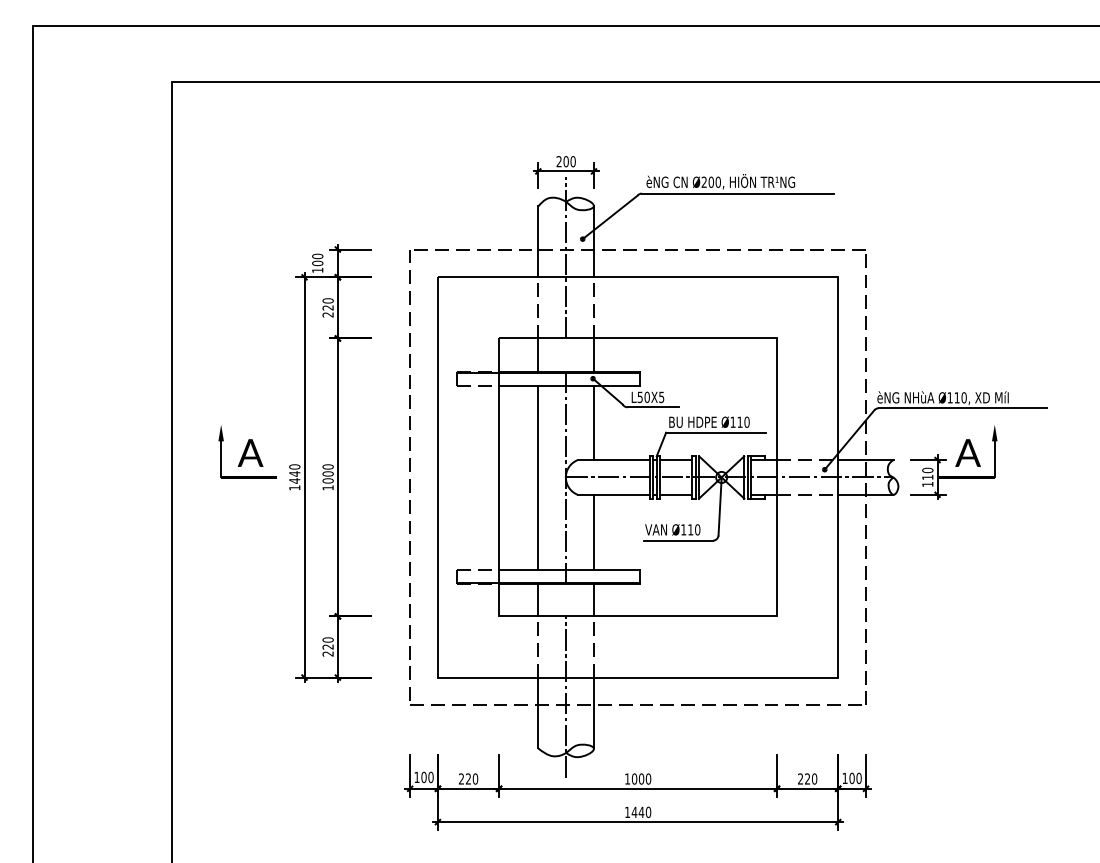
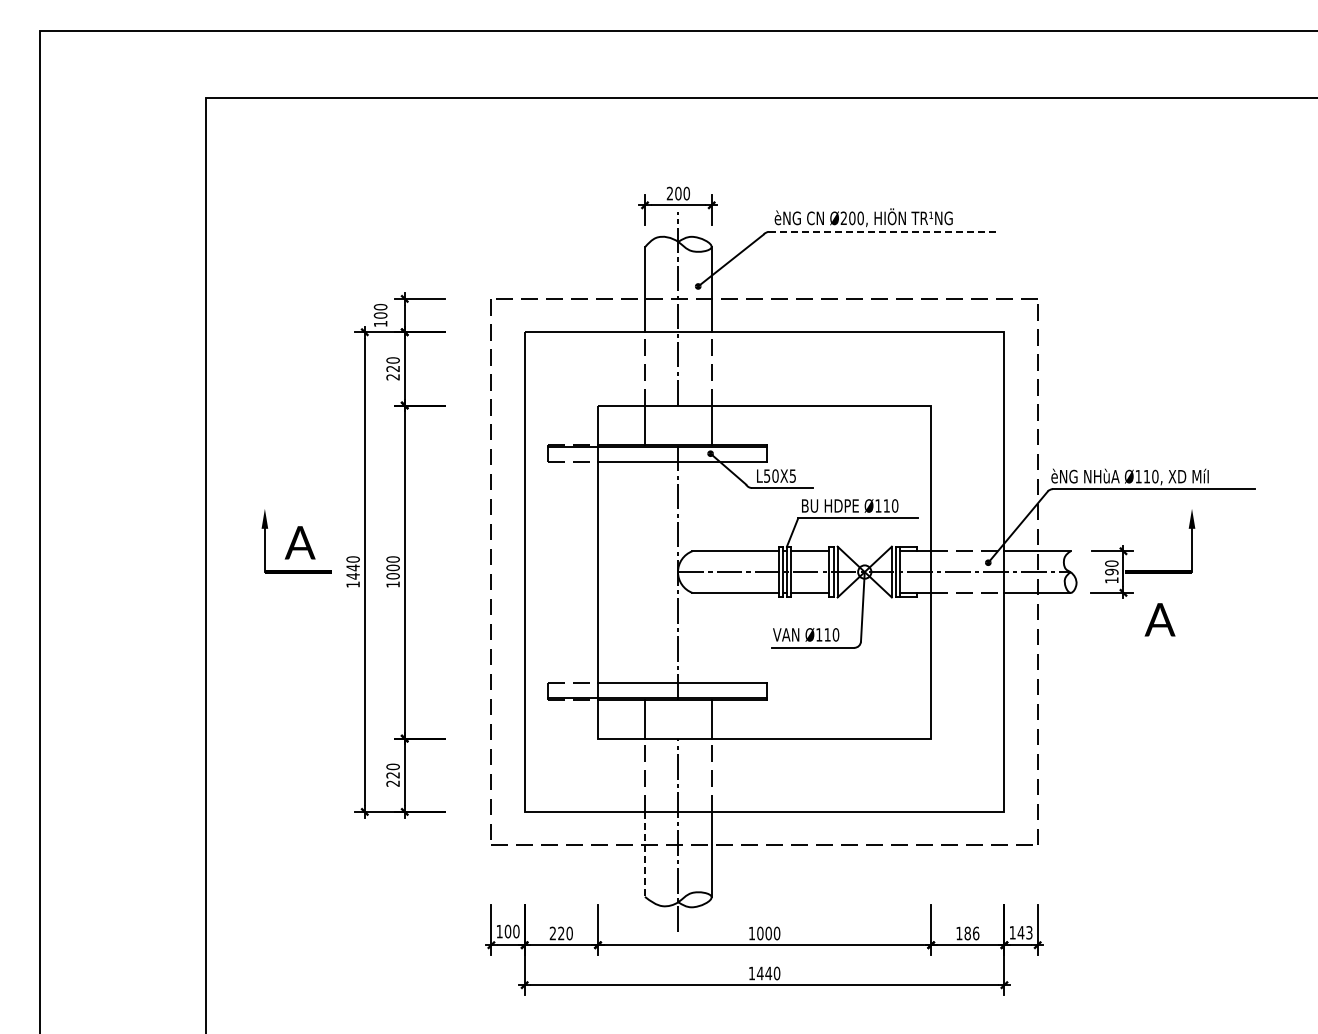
line: (738, 193) -> (885, 231), solid -> dashed
line: (593, 422) -> (711, 506), removed
text: (967, 452) -> (1159, 619), moved
text: (927, 476) -> (1111, 571), 110 -> 190
line: (537, 477) -> (644, 572), removed
line: (593, 532) -> (711, 637), removed
line: (537, 713) -> (644, 854), solid -> dashed
text: (854, 778) -> (1024, 932), 100 -> 143
text: (807, 779) -> (967, 933), 220 -> 186

